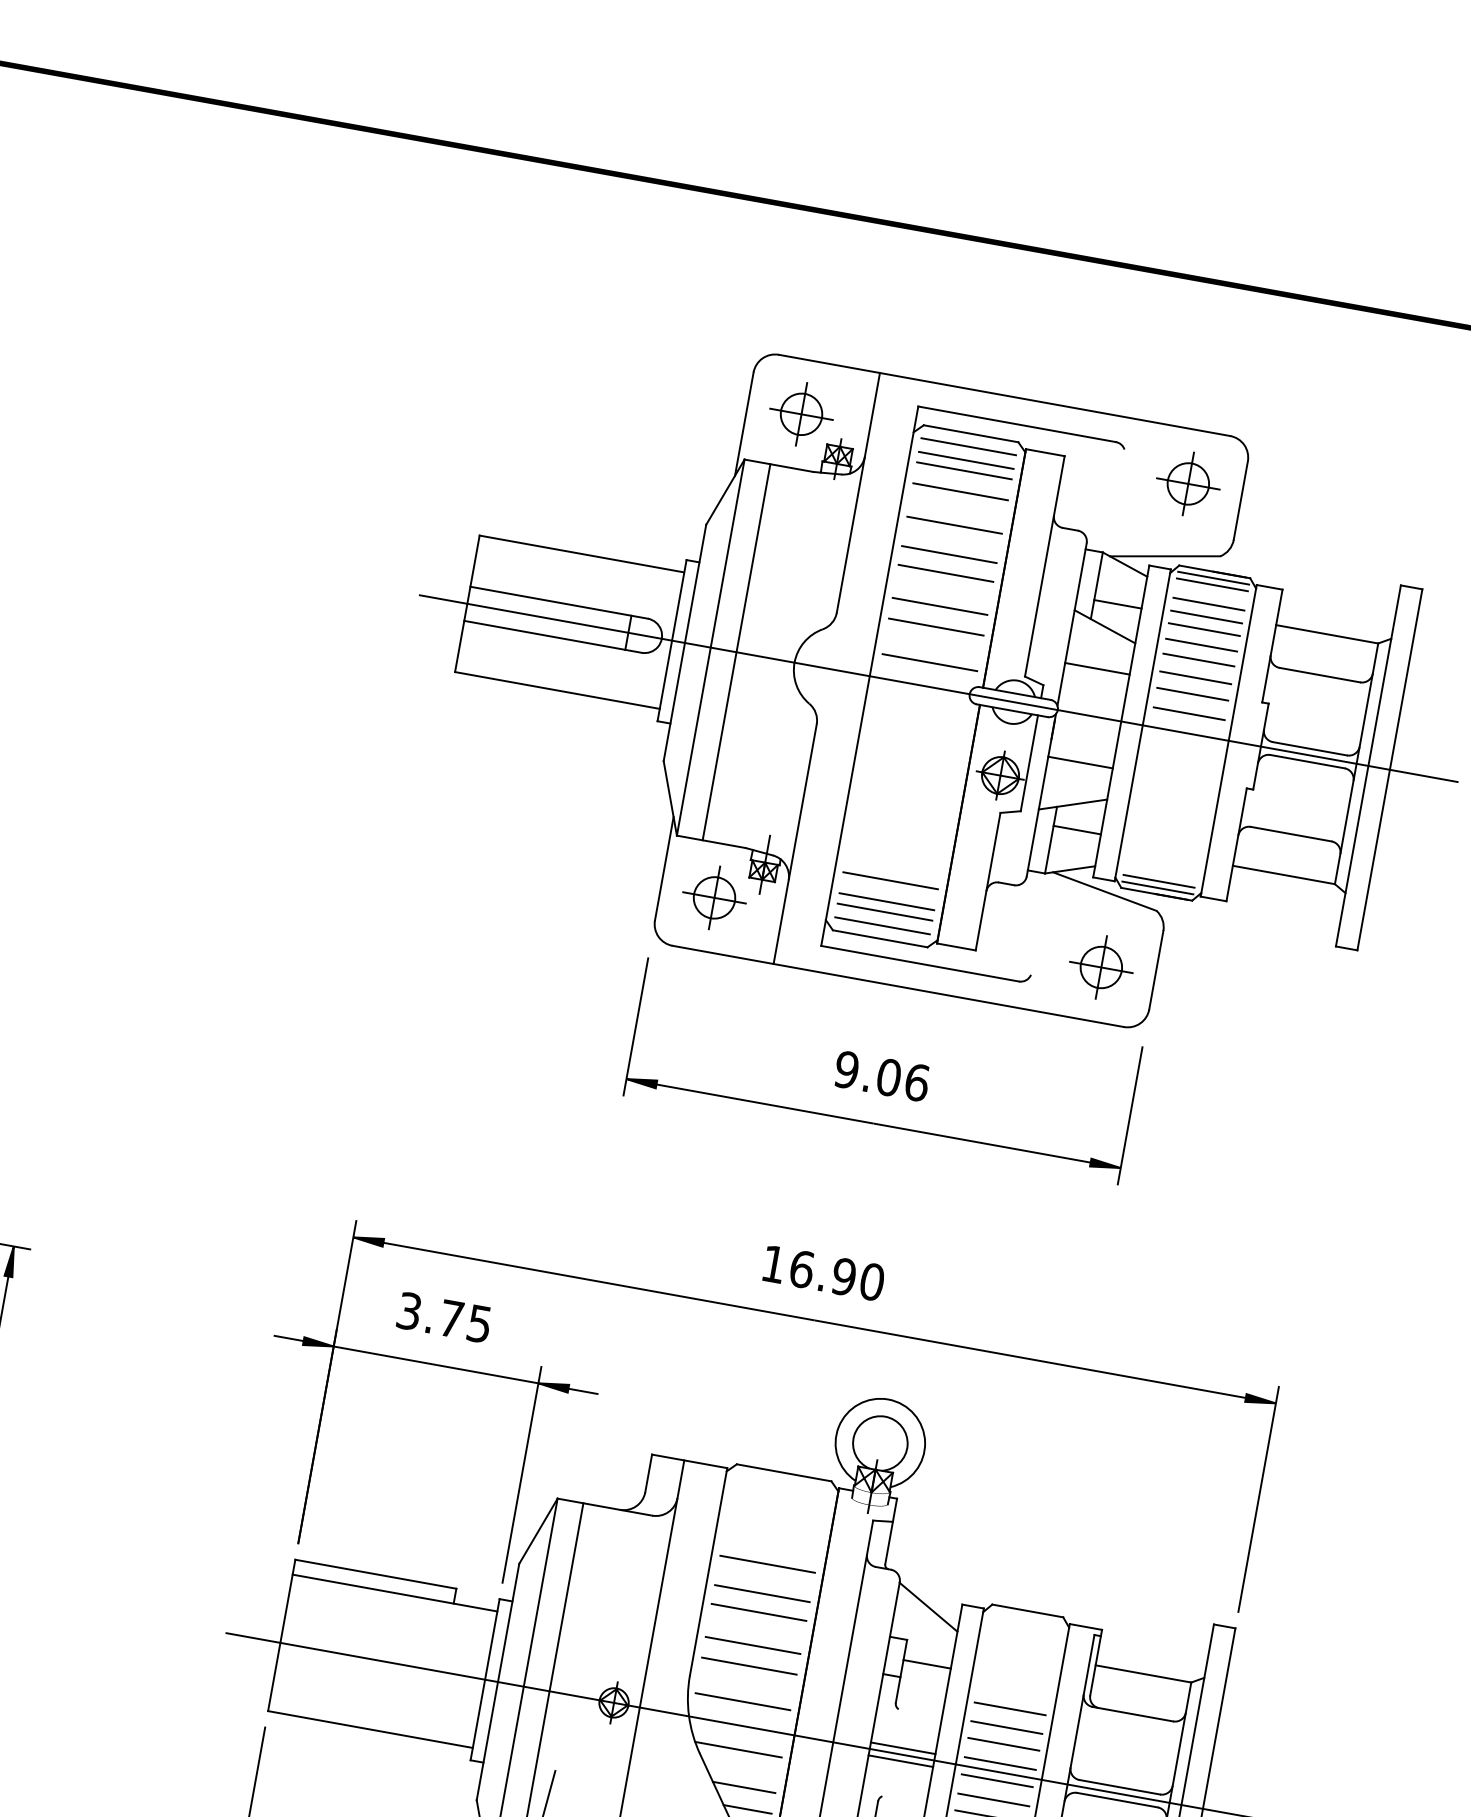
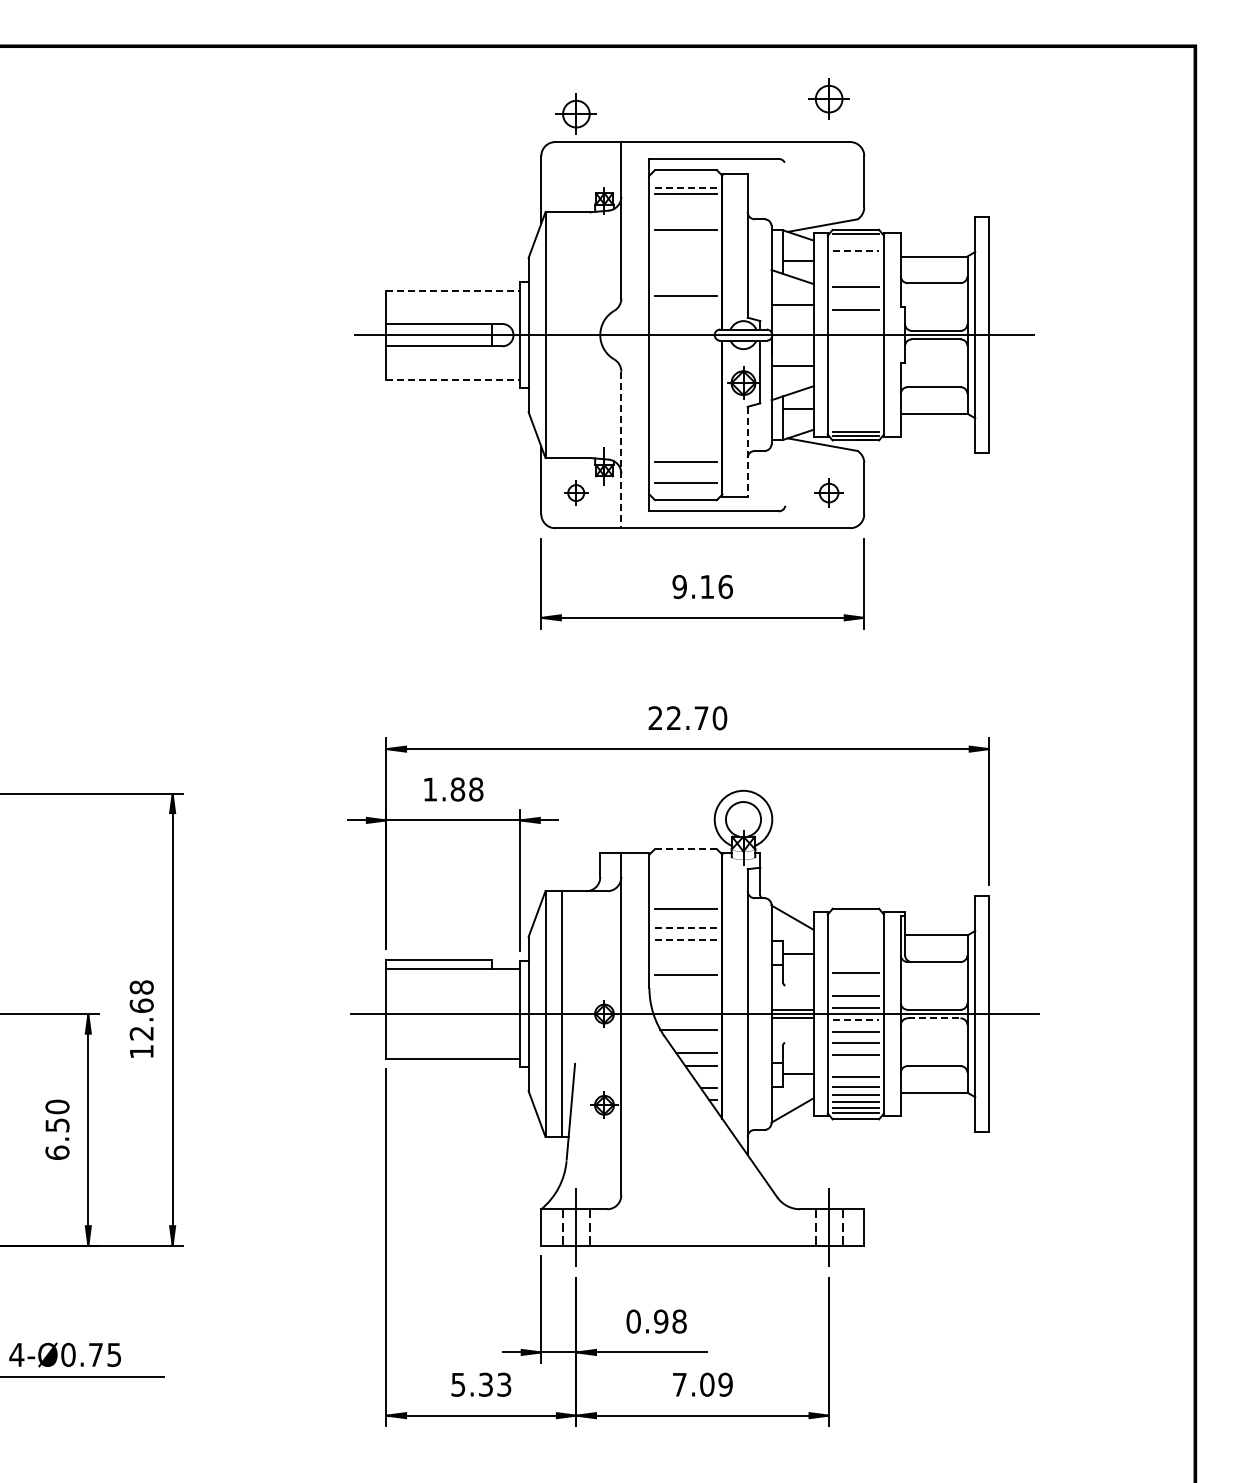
part: (800, 413) -> (575, 113), moved
line: (968, 446) -> (685, 178), removed
line: (965, 460) -> (685, 187), solid -> dashed
part: (1187, 482) -> (828, 98), moved
line: (959, 492) -> (685, 208), removed
line: (582, 553) -> (453, 290), solid -> dashed
line: (948, 555) -> (685, 249), removed
line: (945, 573) -> (685, 261), removed
line: (1211, 585) -> (855, 238), removed
line: (1209, 603) -> (856, 250), solid -> dashed
line: (939, 605) -> (685, 282), removed
line: (1205, 617) -> (855, 259), removed
line: (1203, 629) -> (855, 267), removed
line: (1201, 644) -> (855, 277), removed
line: (736, 652) -> (562, 335), removed
line: (929, 662) -> (685, 319), removed
line: (1194, 678) -> (855, 299), removed
line: (557, 690) -> (453, 379), solid -> dashed
line: (1188, 713) -> (855, 322), removed
line: (795, 845) -> (621, 450), solid -> dashed
line: (987, 881) -> (747, 451), solid -> dashed
part: (713, 896) -> (575, 492), size x0.6
line: (886, 900) -> (685, 475), removed
line: (881, 925) -> (685, 491), removed
part: (1100, 966) -> (828, 492), size x0.7
text: (889, 1076) -> (707, 586), 9.06 -> 9.16
text: (808, 1270) -> (678, 718), 16.90 -> 22.70
text: (444, 1317) -> (453, 789), 3.75 -> 1.88
line: (783, 1473) -> (685, 849), solid -> dashed
line: (761, 1594) -> (685, 928), solid -> dashed
line: (758, 1612) -> (685, 940), solid -> dashed
line: (752, 1644) -> (685, 961), removed
line: (742, 1701) -> (685, 998), removed
line: (1006, 1726) -> (855, 984), removed
line: (998, 1780) -> (856, 1019), solid -> dashed
line: (1117, 1800) -> (934, 1018), solid -> dashed

